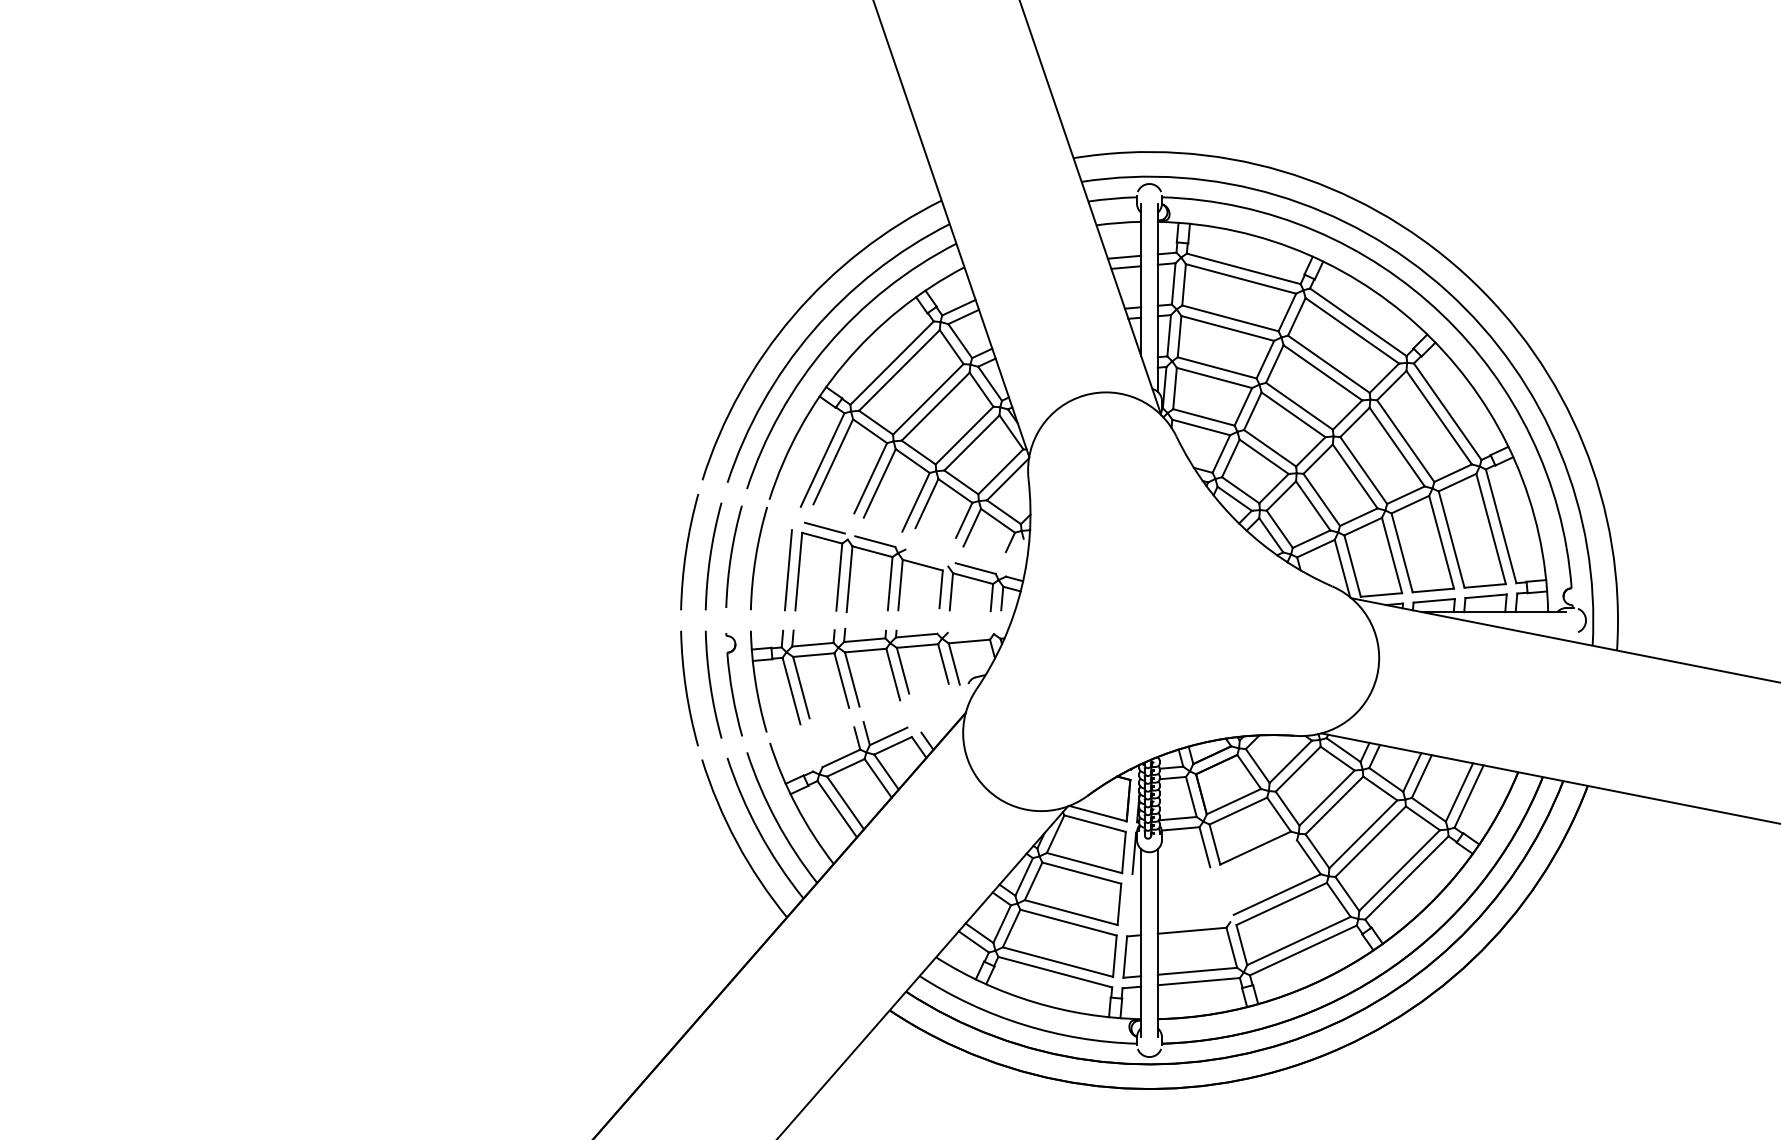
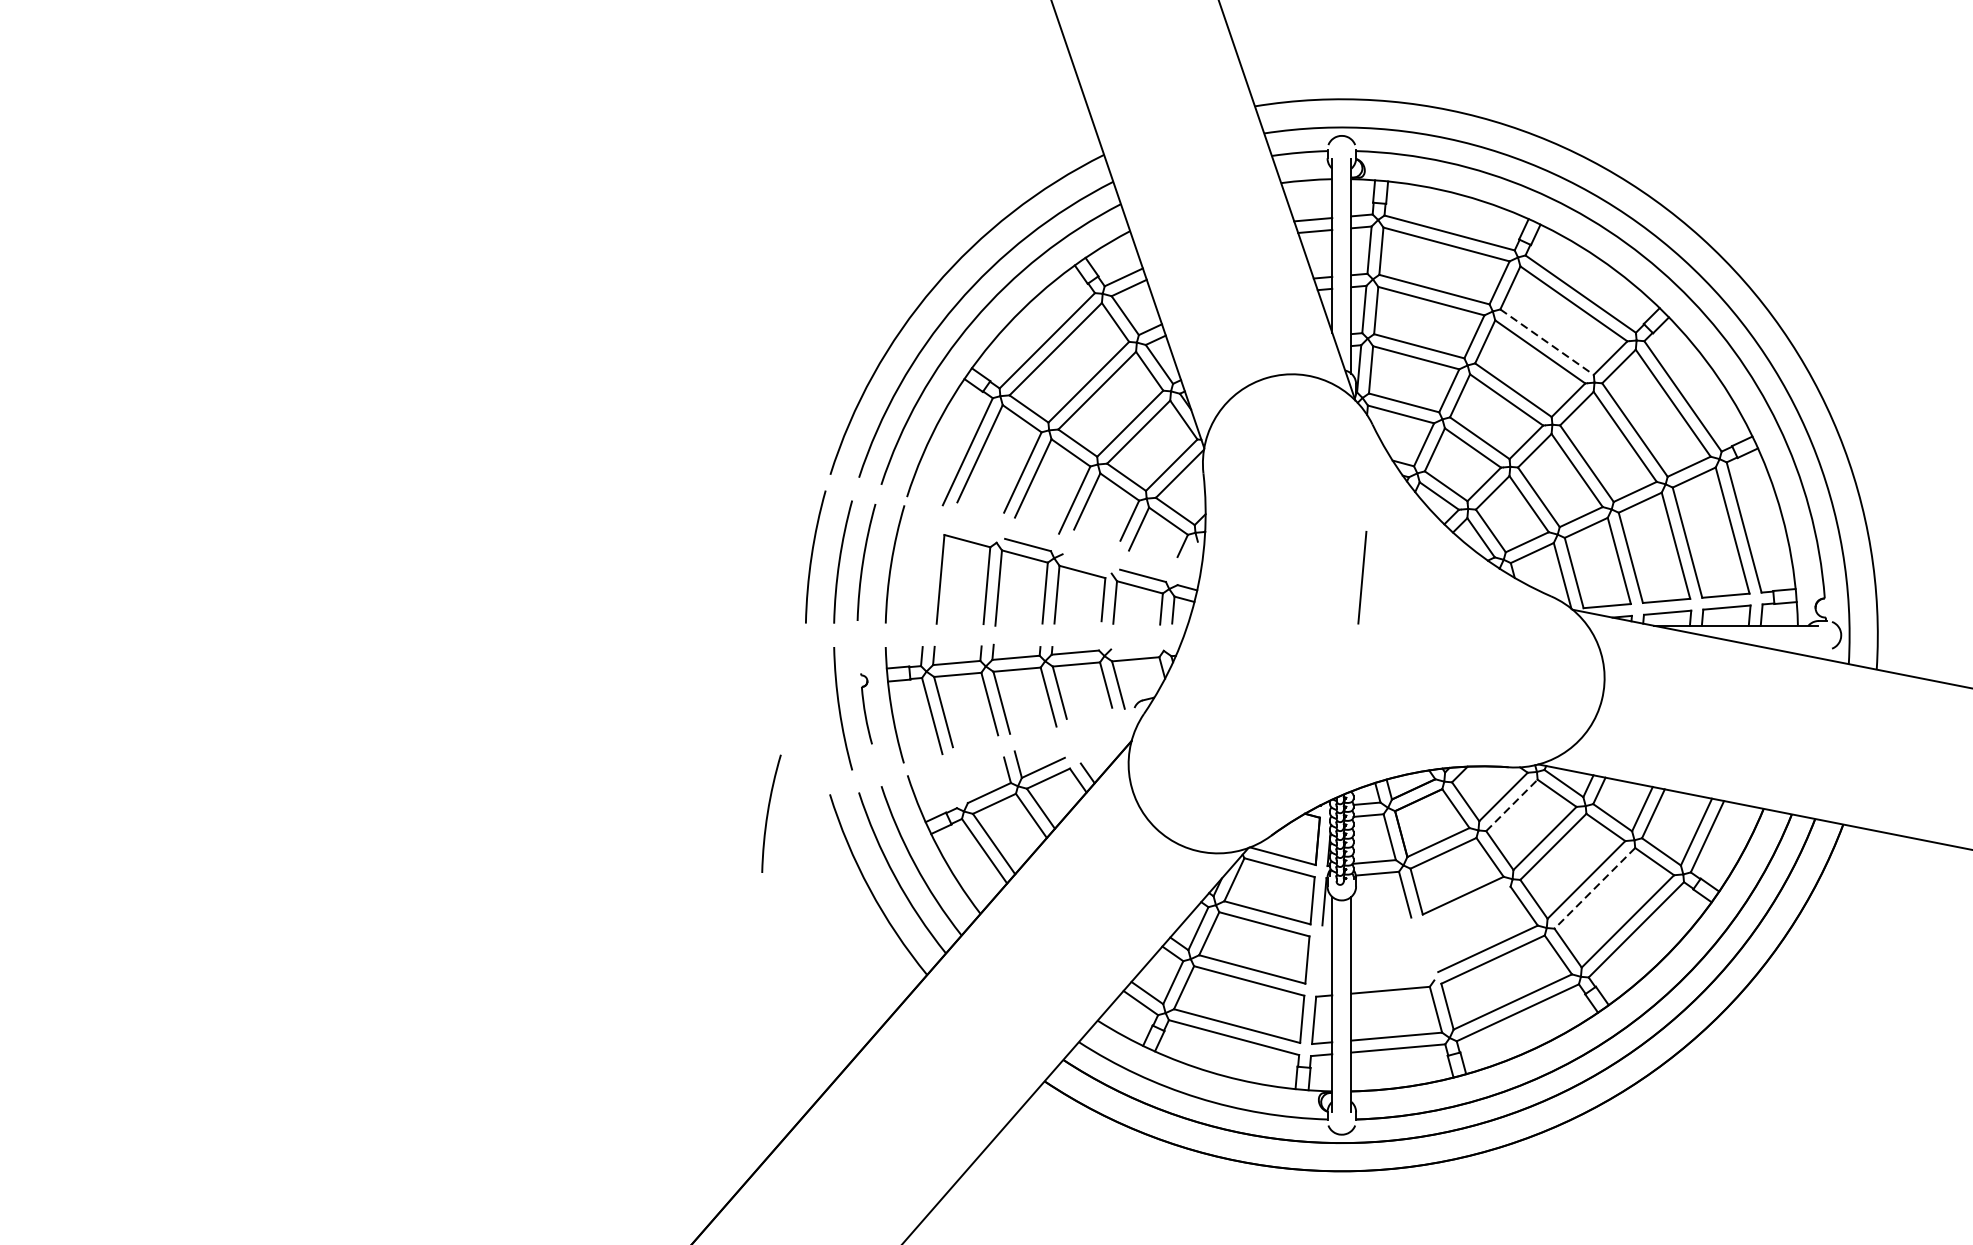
line: (1328, 364) -> (1546, 342), solid -> dashed
line: (824, 527) -> (969, 528), removed
line: (788, 570) -> (1362, 578), moved
part: (733, 684) -> (865, 708), size x0.6
arc: (687, 690) -> (813, 715), removed
line: (1298, 769) -> (1512, 805), solid -> dashed
arc: (648, 776) -> (768, 813), added
line: (1370, 841) -> (1594, 888), solid -> dashed

